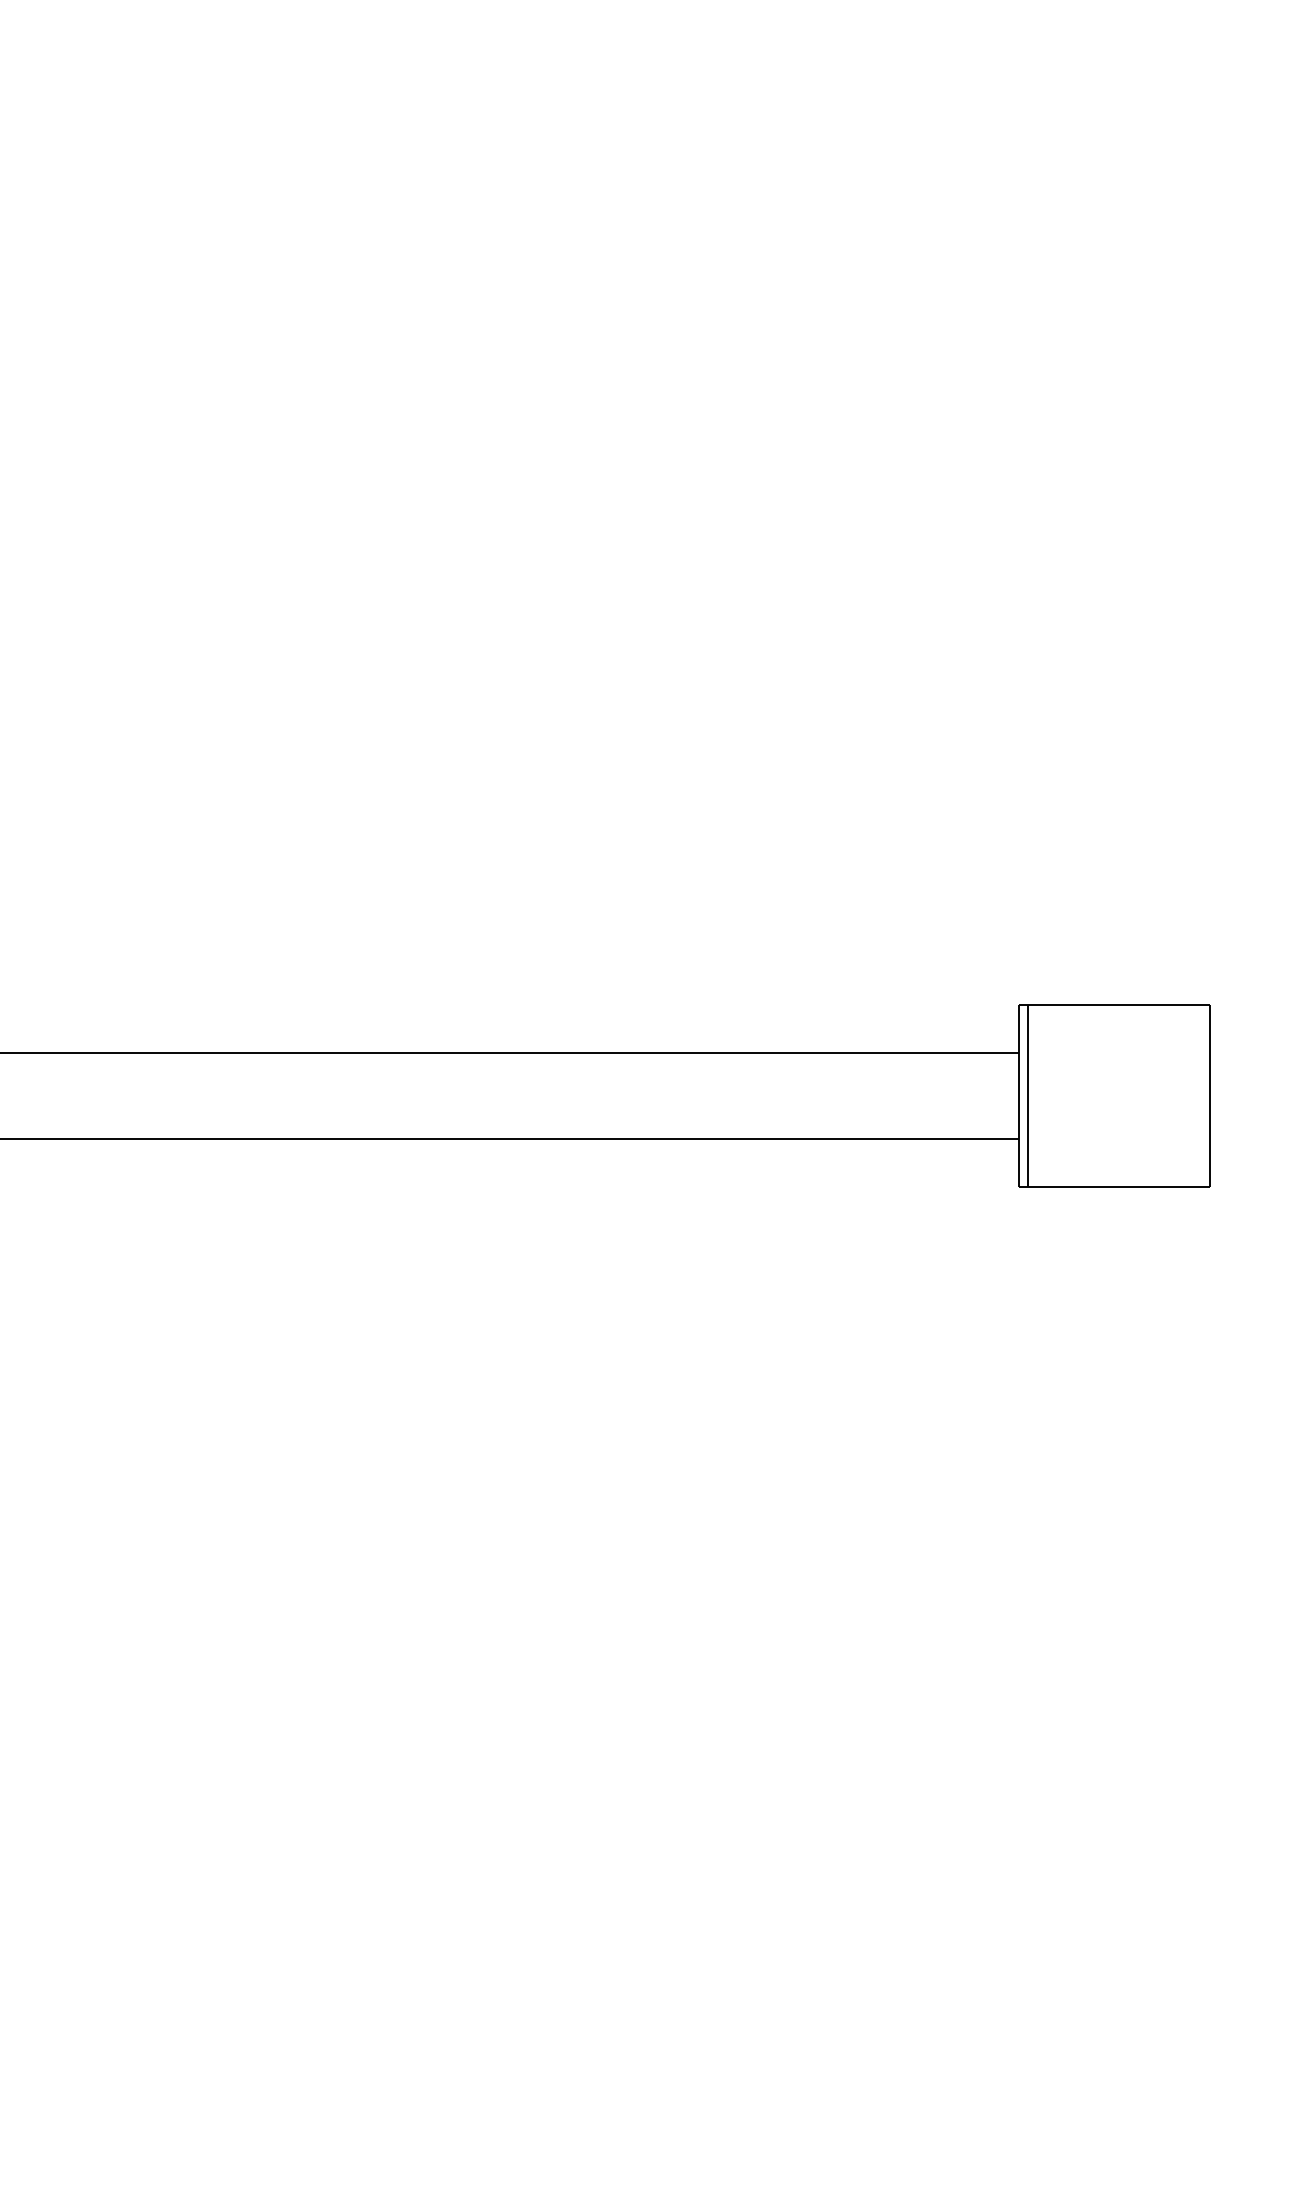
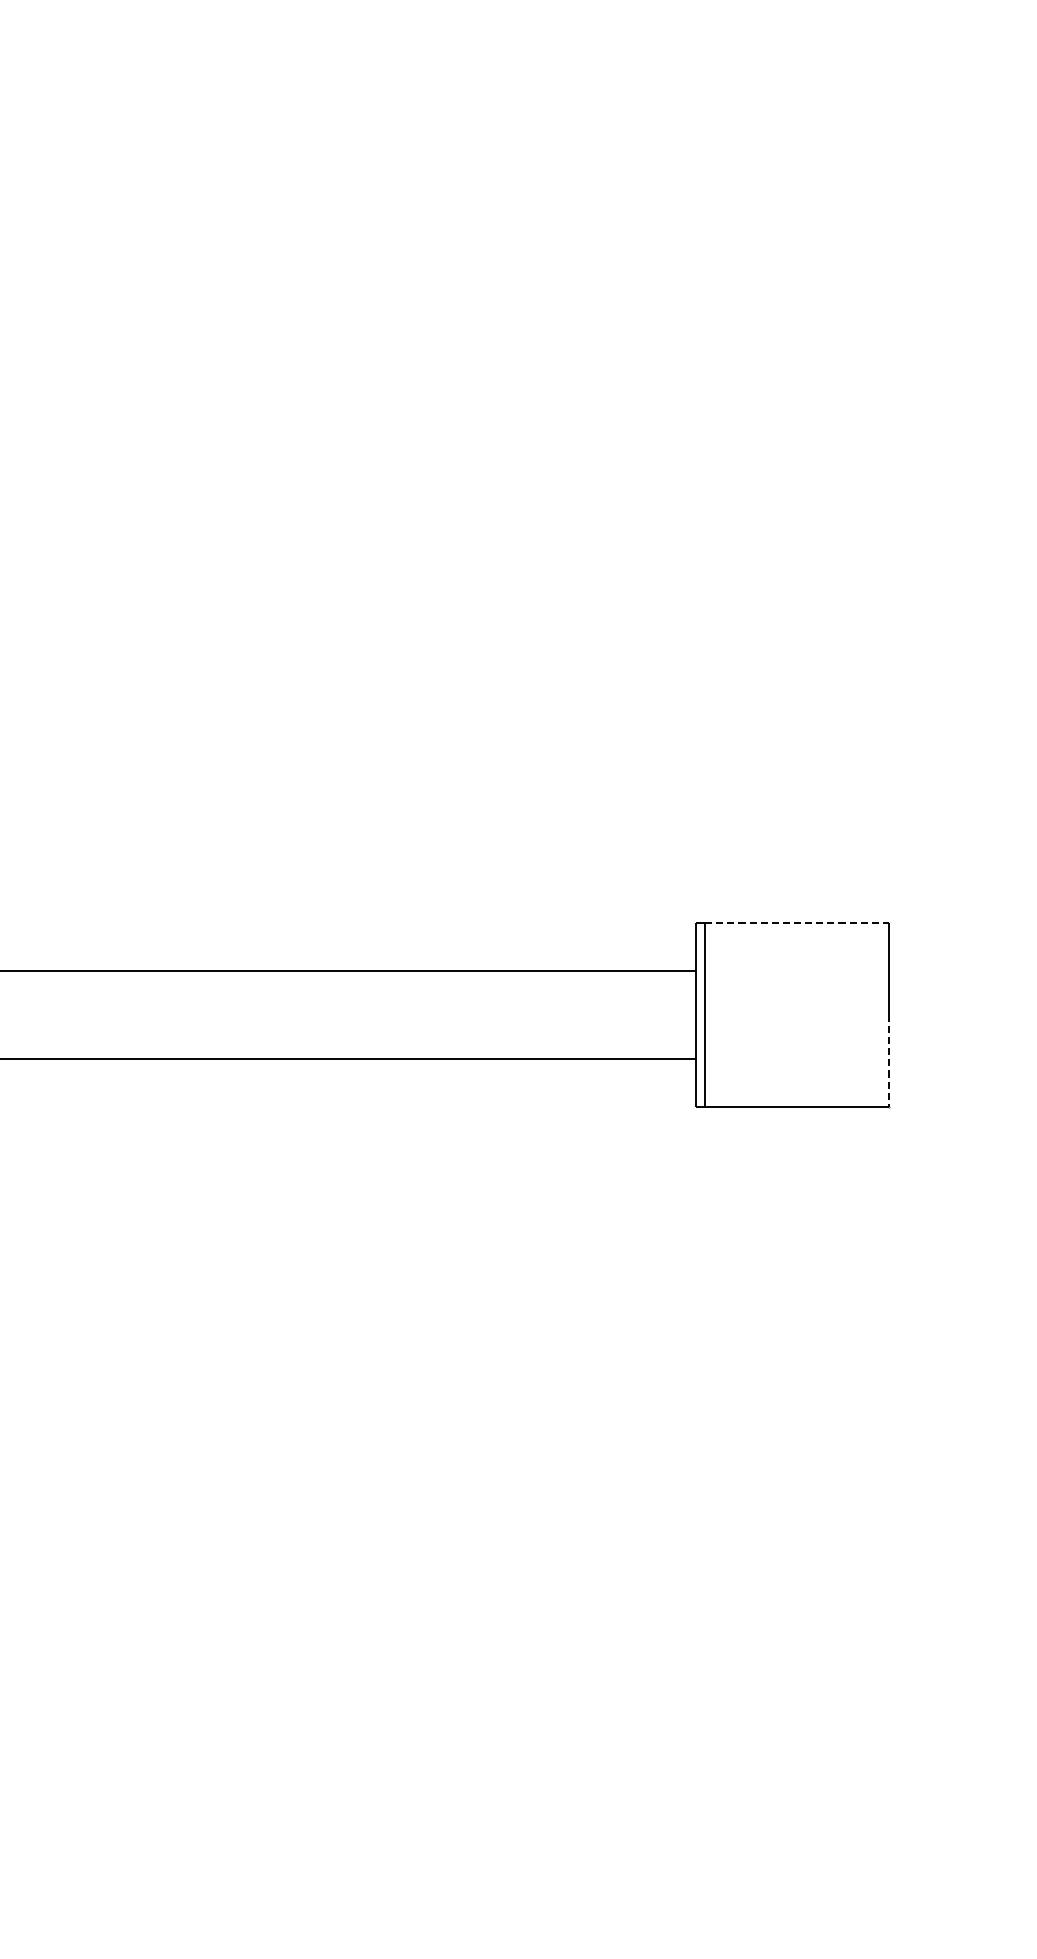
line: (1119, 1004) -> (797, 922), solid -> dashed
line: (1210, 1142) -> (889, 1061), solid -> dashed

